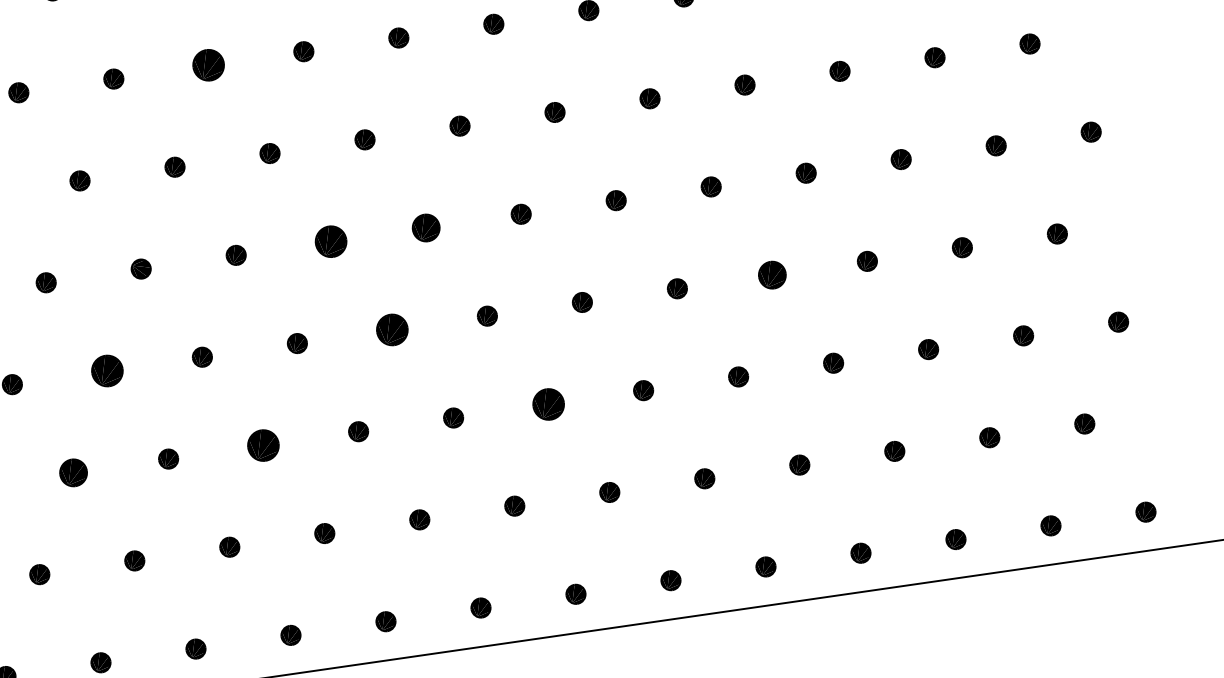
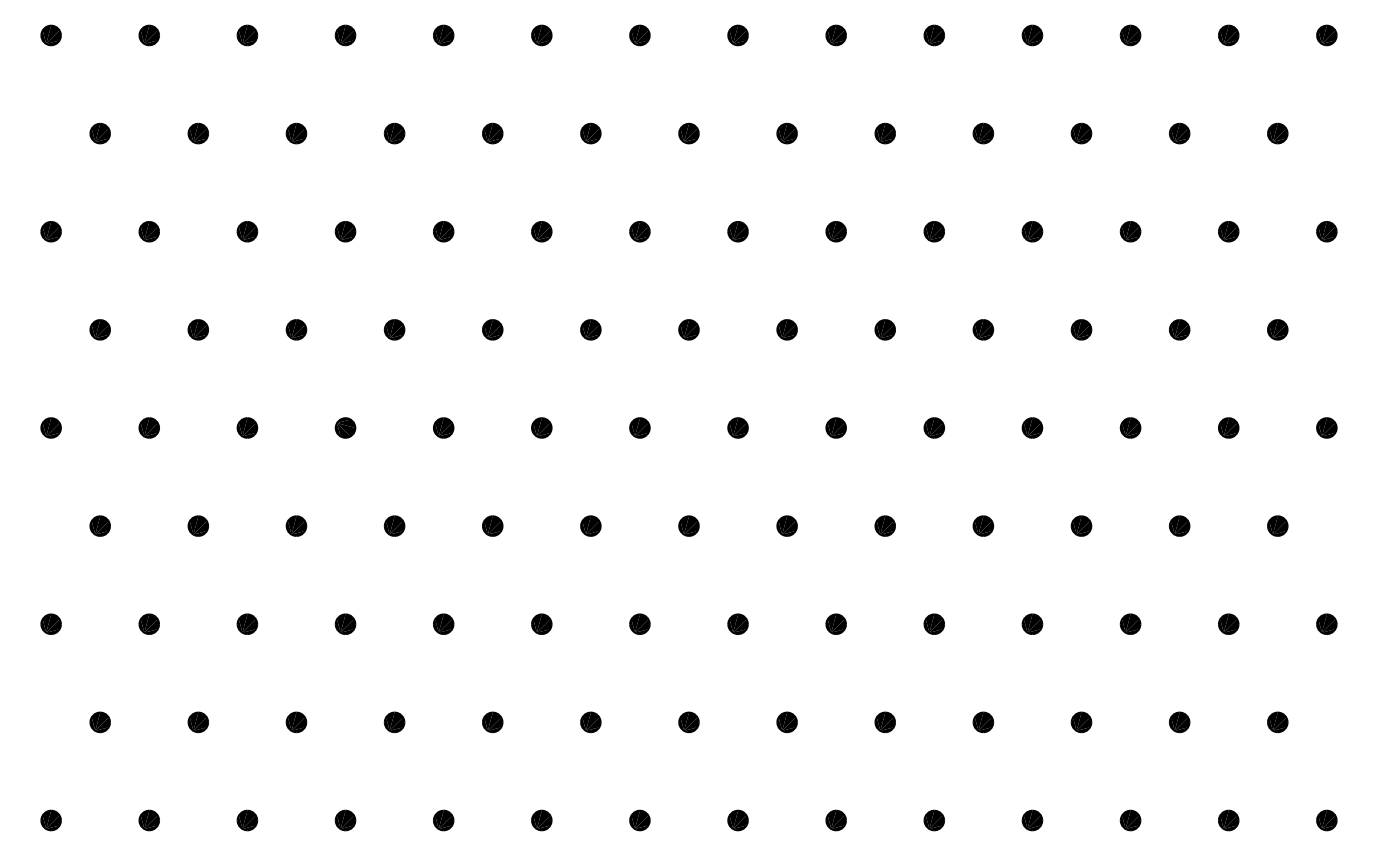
part: (208, 65) -> (443, 231), size x0.62
part: (425, 227) -> (639, 427), size x0.71
part: (330, 241) -> (541, 427), size x0.62
part: (772, 274) -> (983, 525), size x0.71
part: (391, 329) -> (590, 525), size x0.62
part: (107, 370) -> (296, 525), size x0.62
part: (547, 403) -> (737, 623), size x0.62
part: (263, 444) -> (443, 623), size x0.62
part: (73, 472) -> (247, 623), size x0.71

